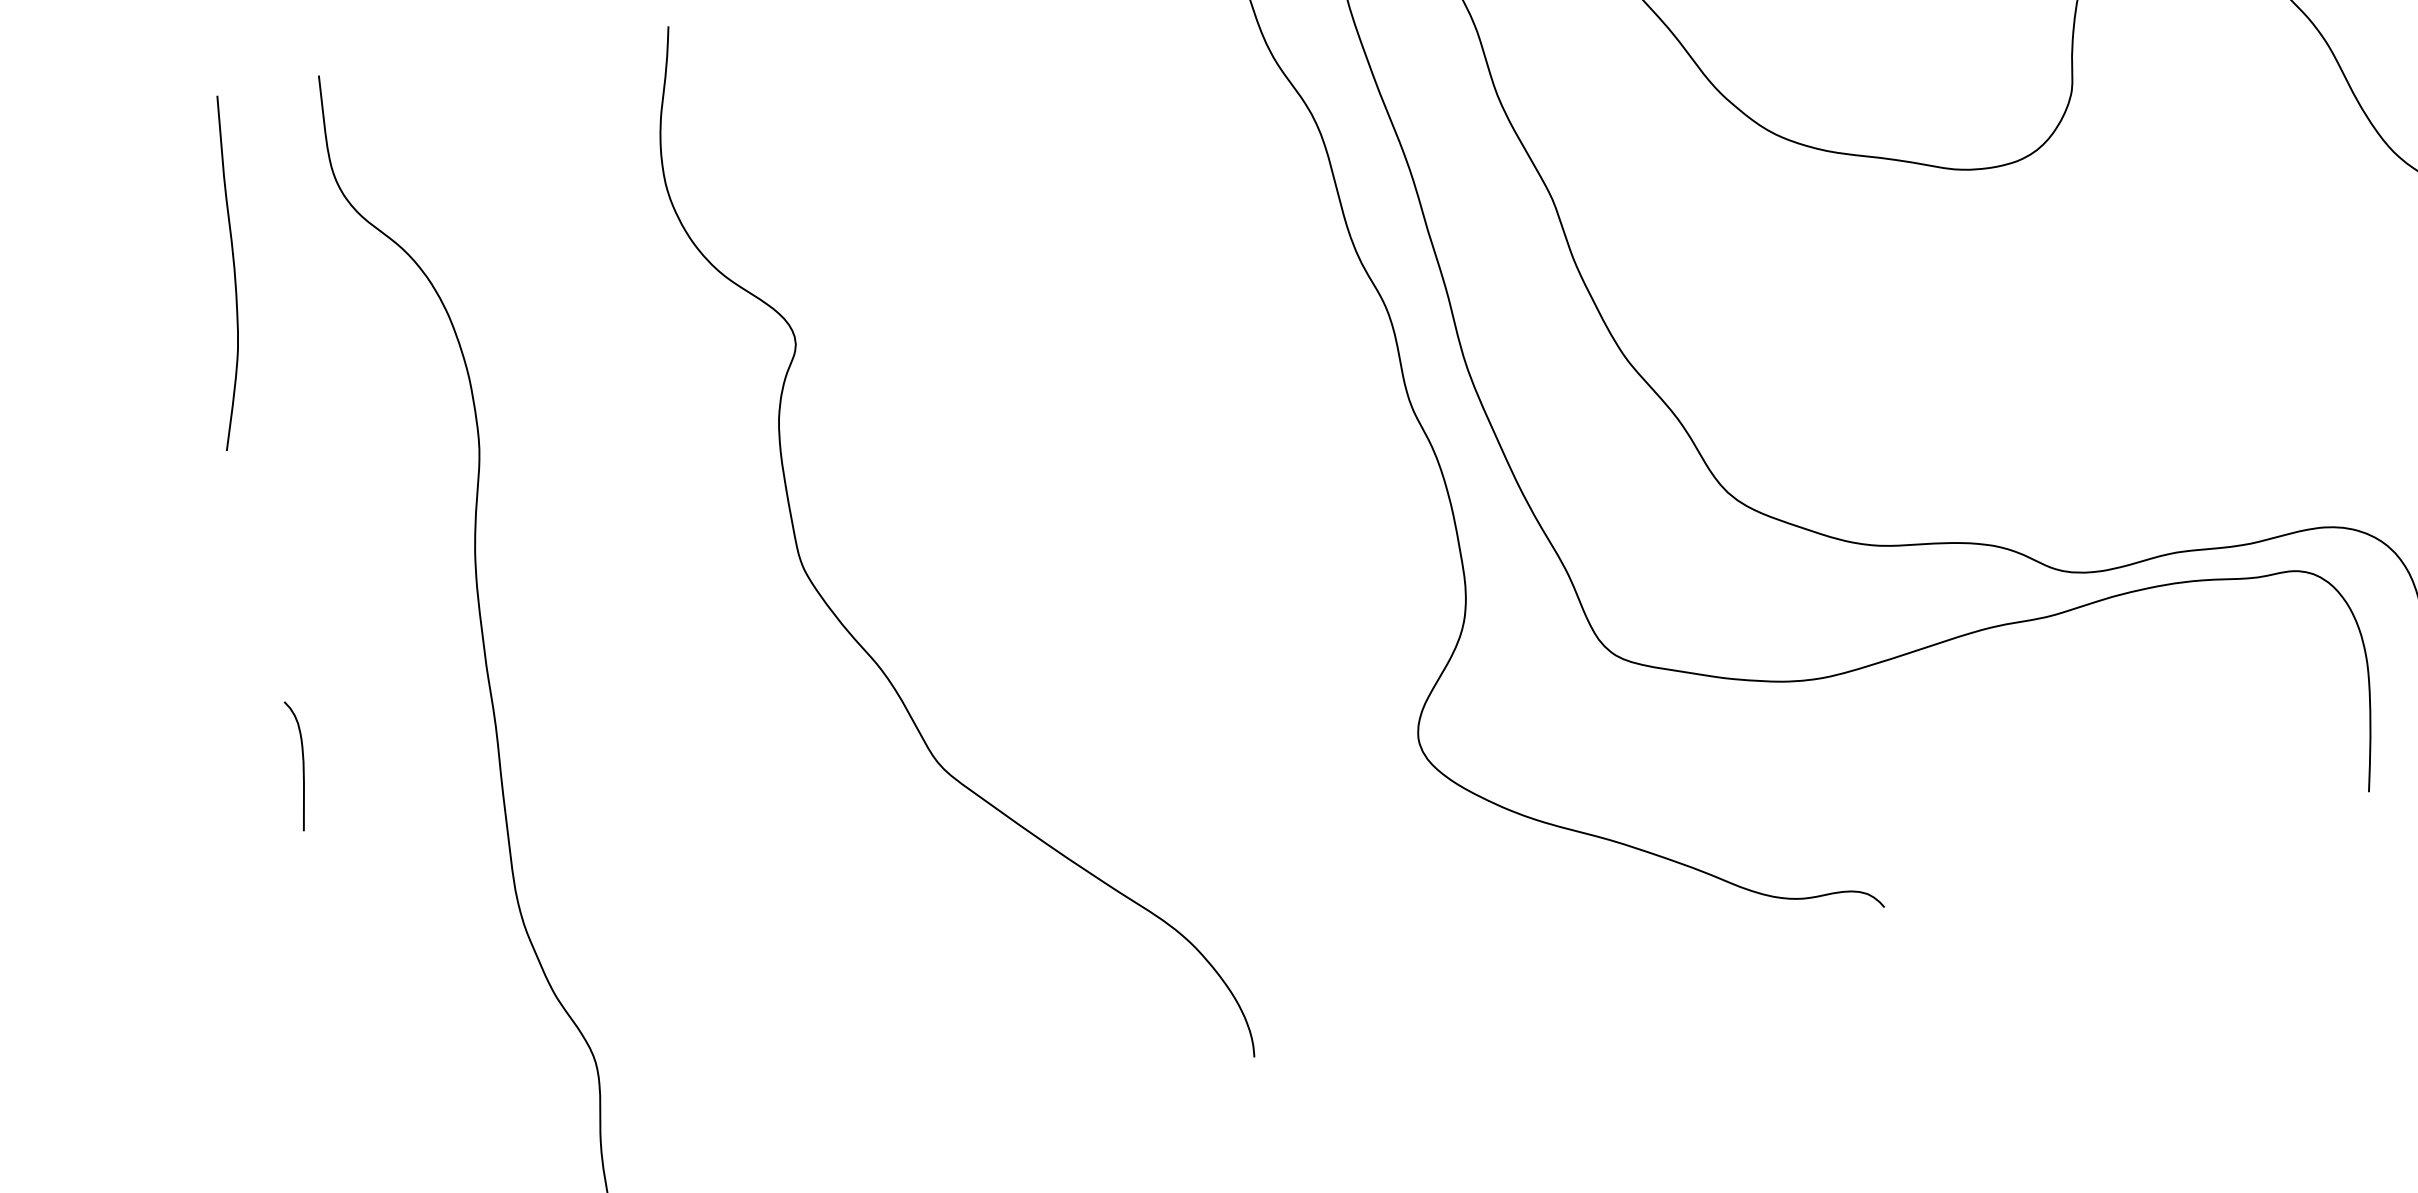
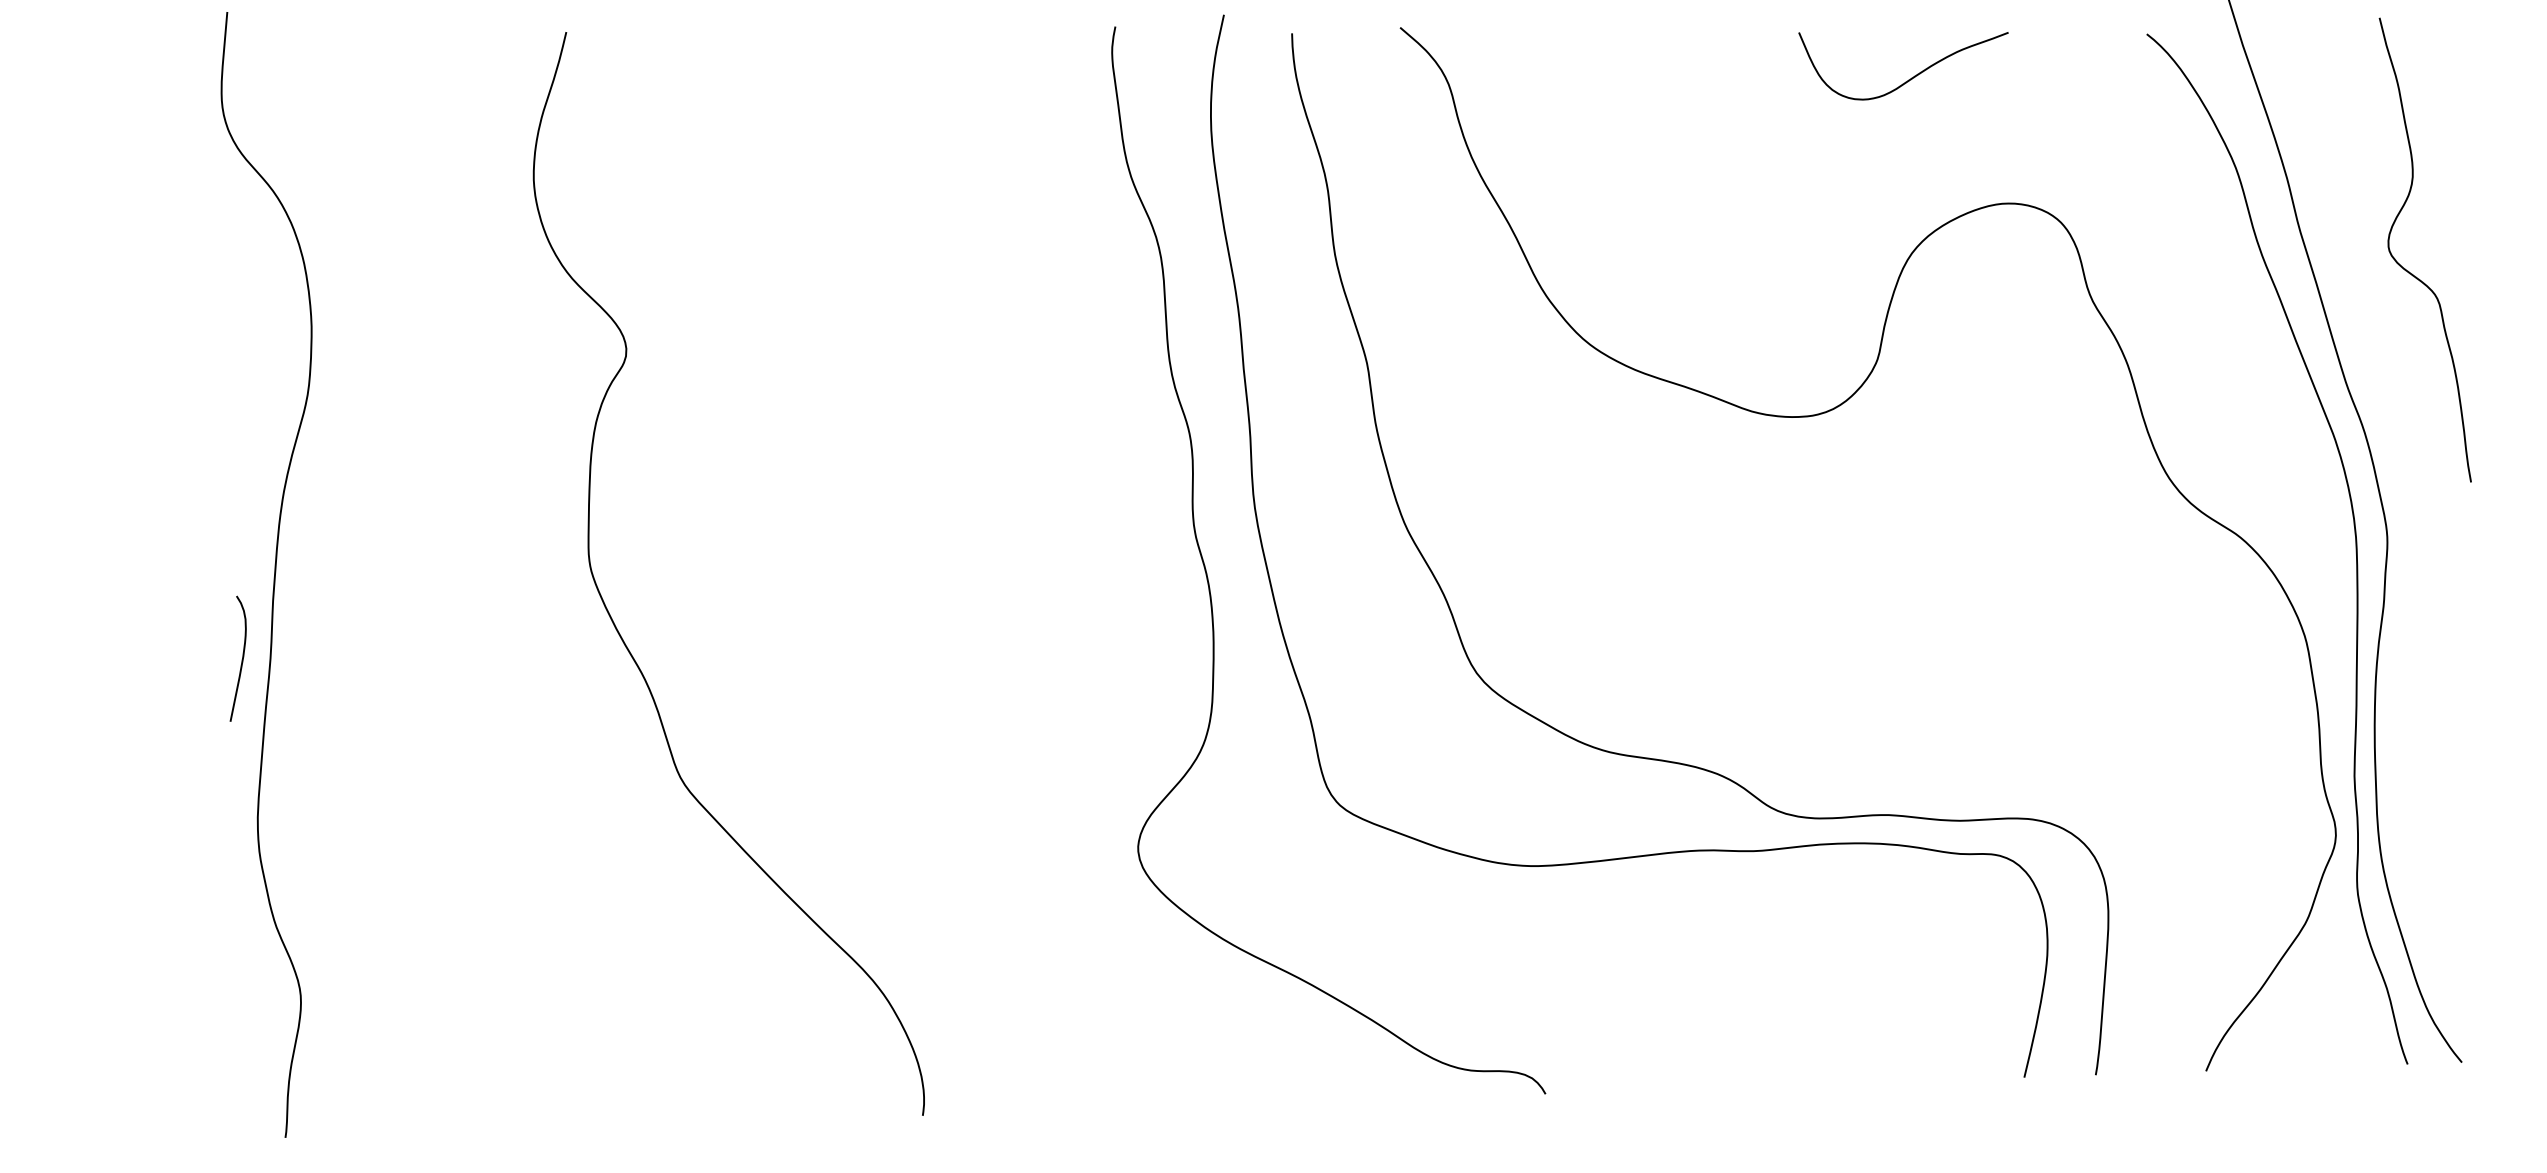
curve: (233, 271) -> (109, 180), removed
curve: (302, 765) -> (241, 659), moved

